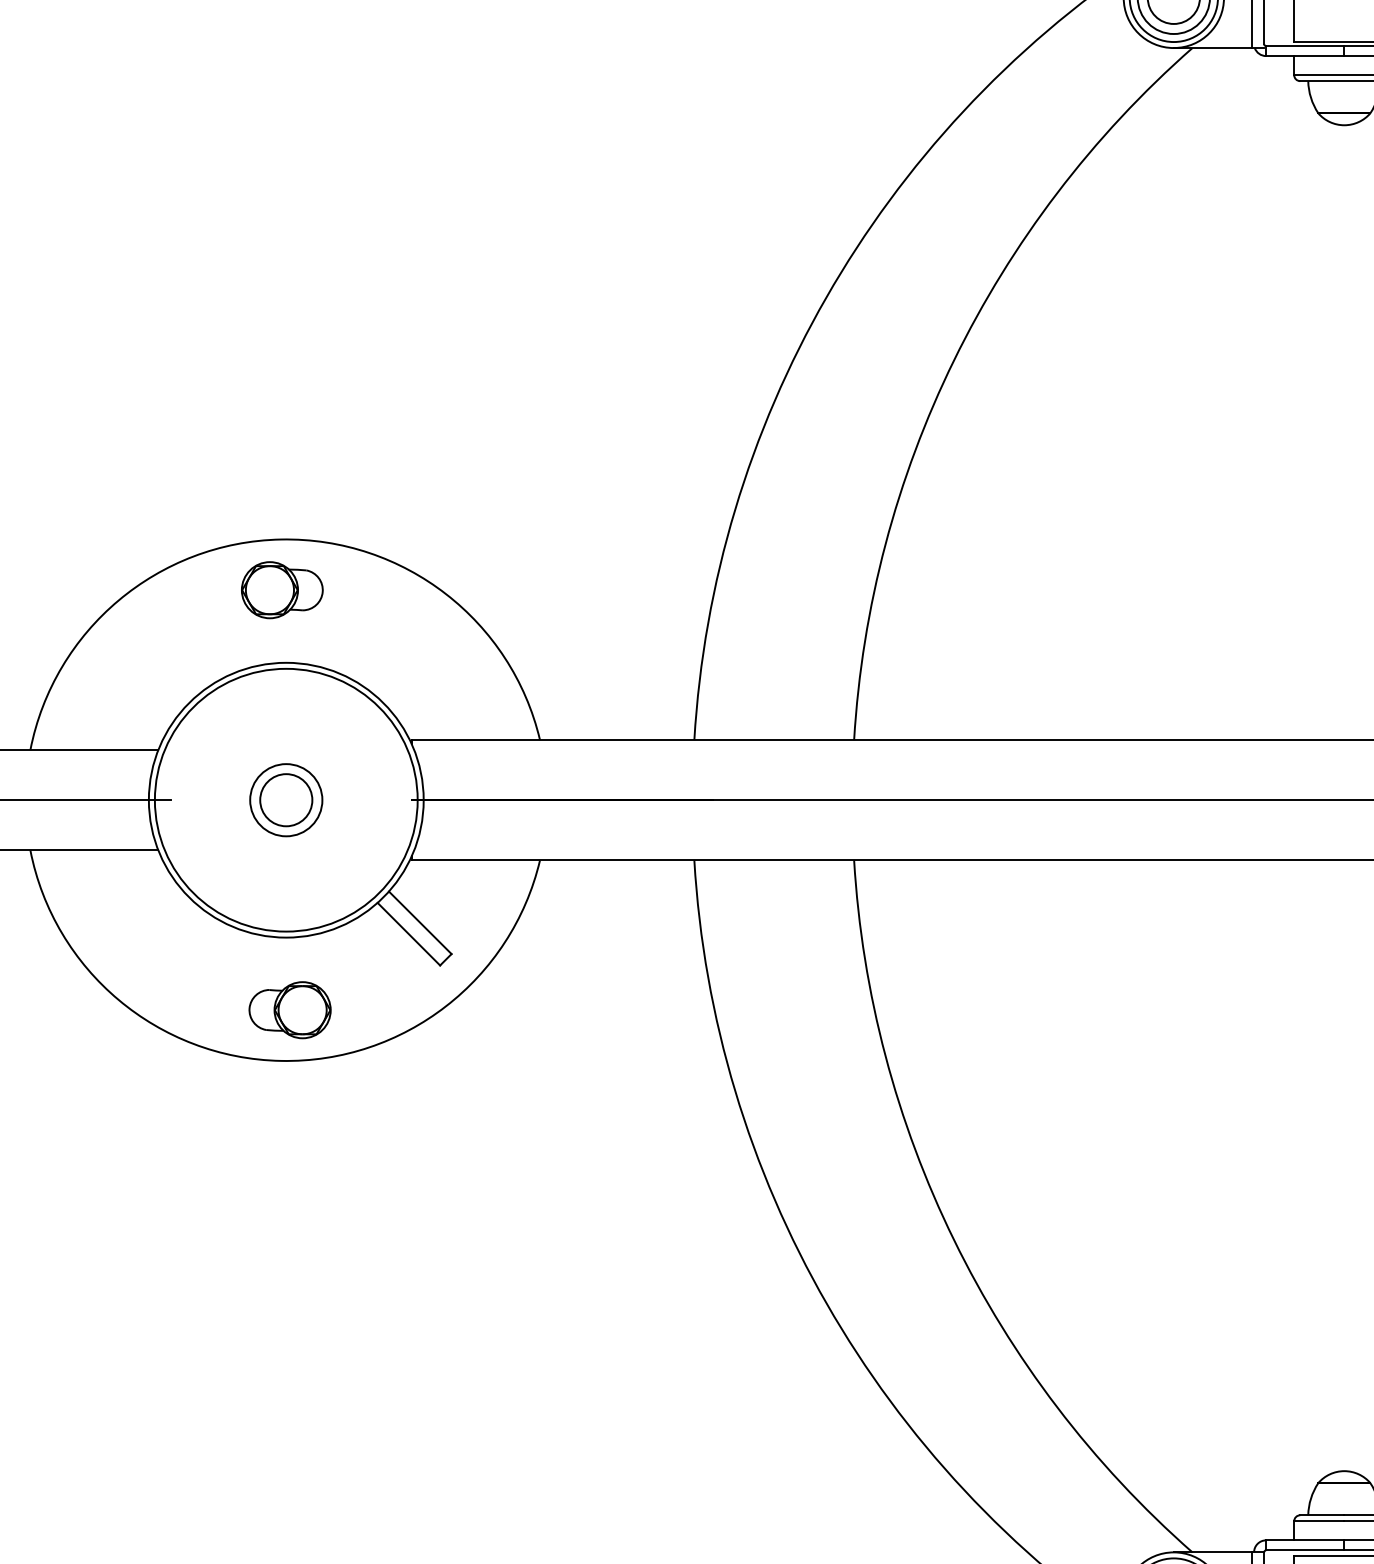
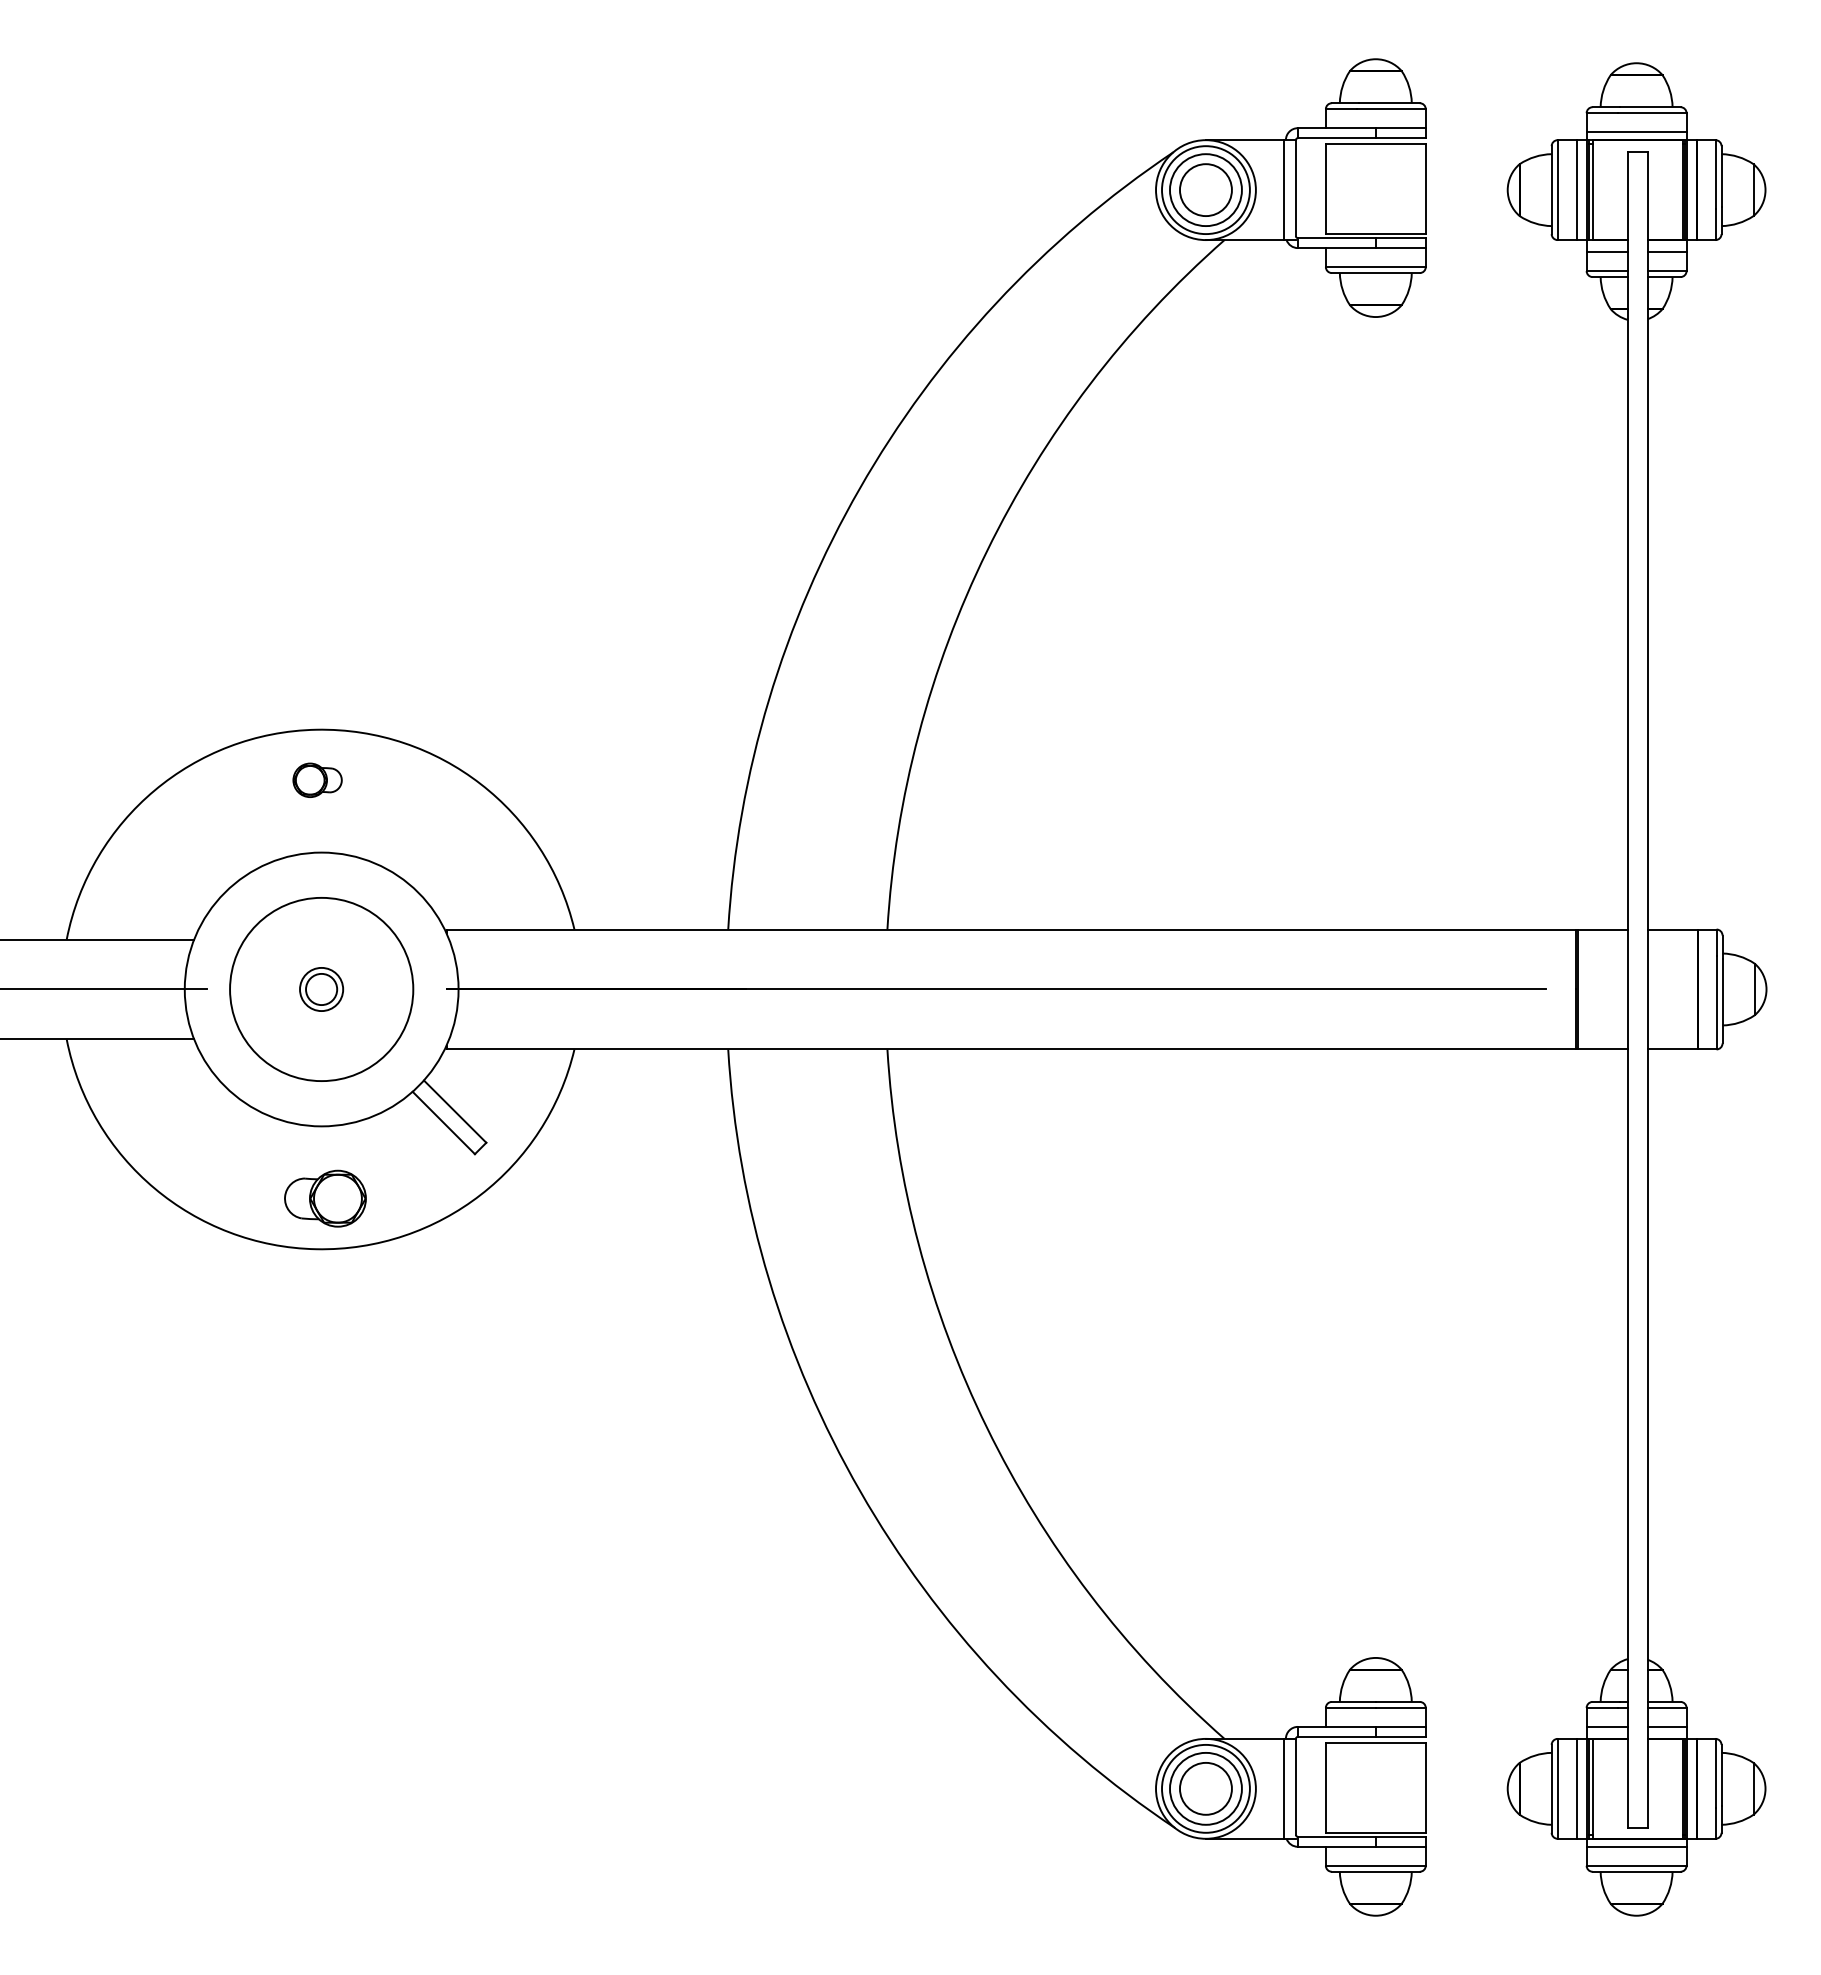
part: (282, 590) -> (317, 780), size x0.6
circle: (286, 800) -> (321, 989), size x0.7
part: (286, 800) -> (321, 989), size x0.6

